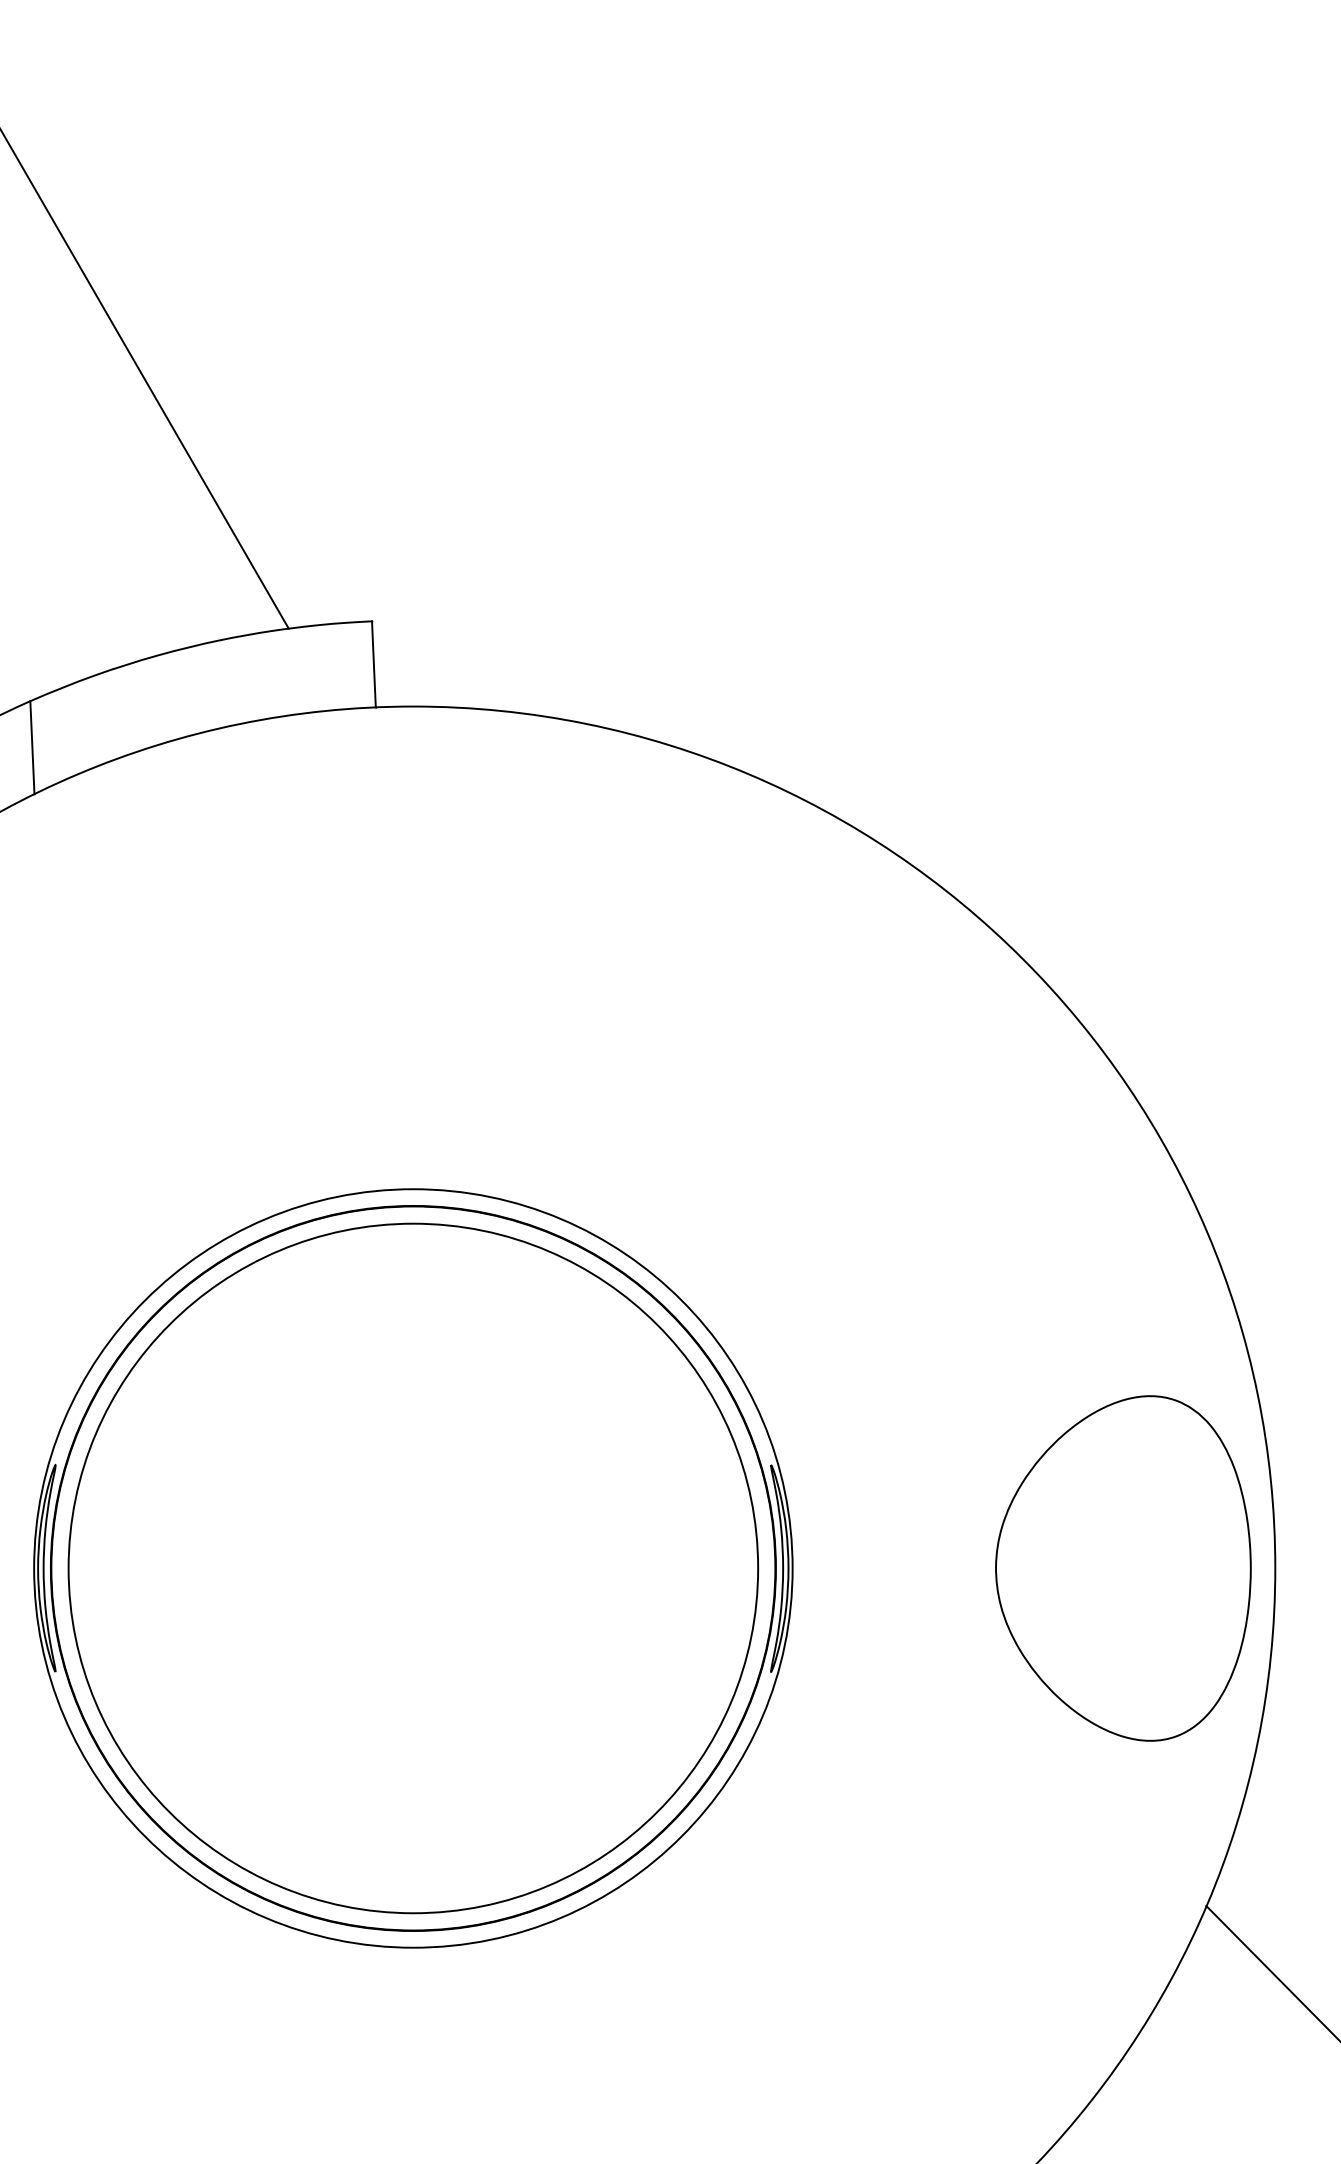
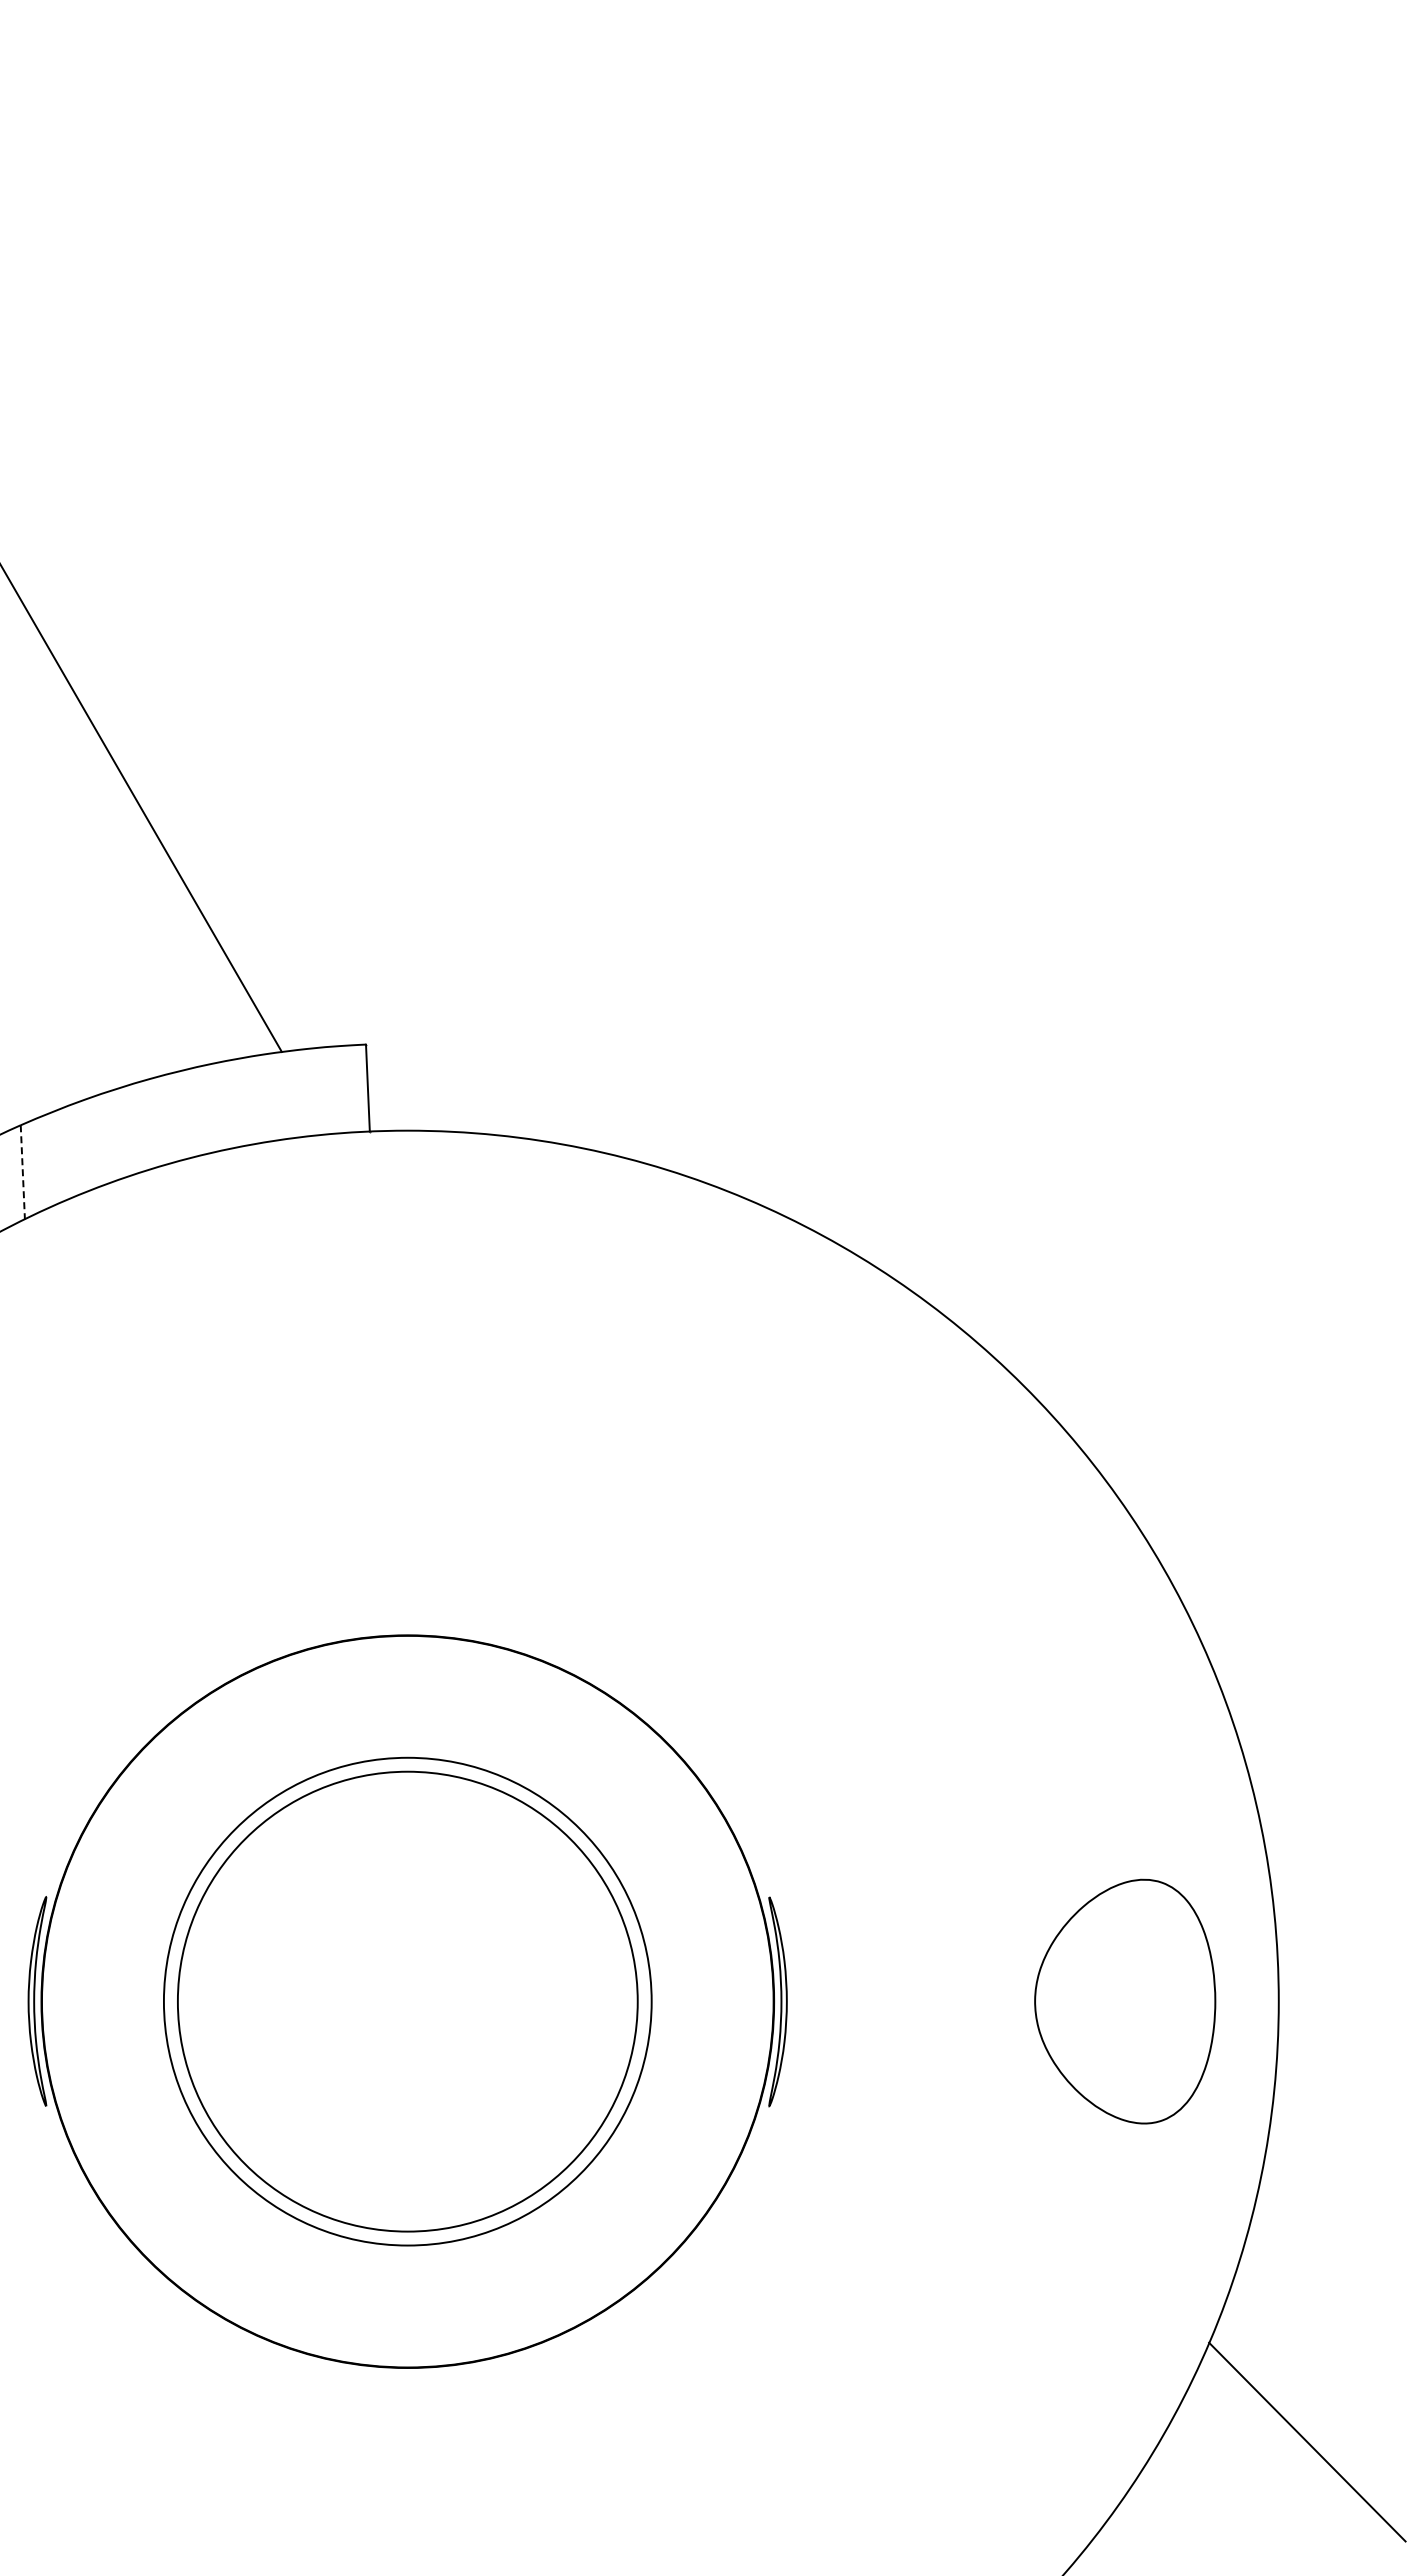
line: (32, 747) -> (22, 1172), solid -> dashed
circle: (413, 1568) -> (407, 2001), size x0.6
circle: (413, 1568) -> (407, 2001), size x0.7
part: (1122, 1568) -> (1124, 2001), size x0.7

